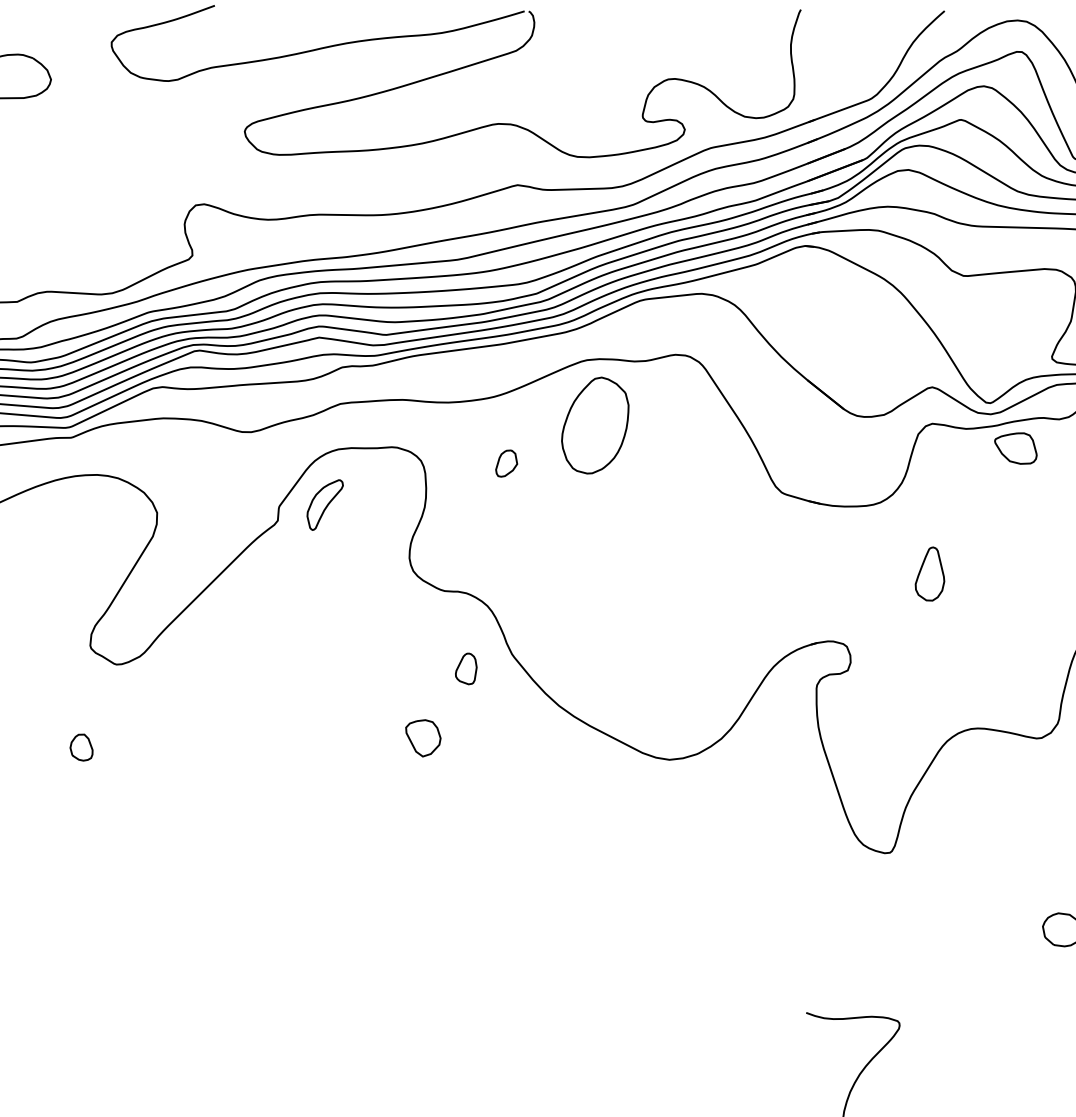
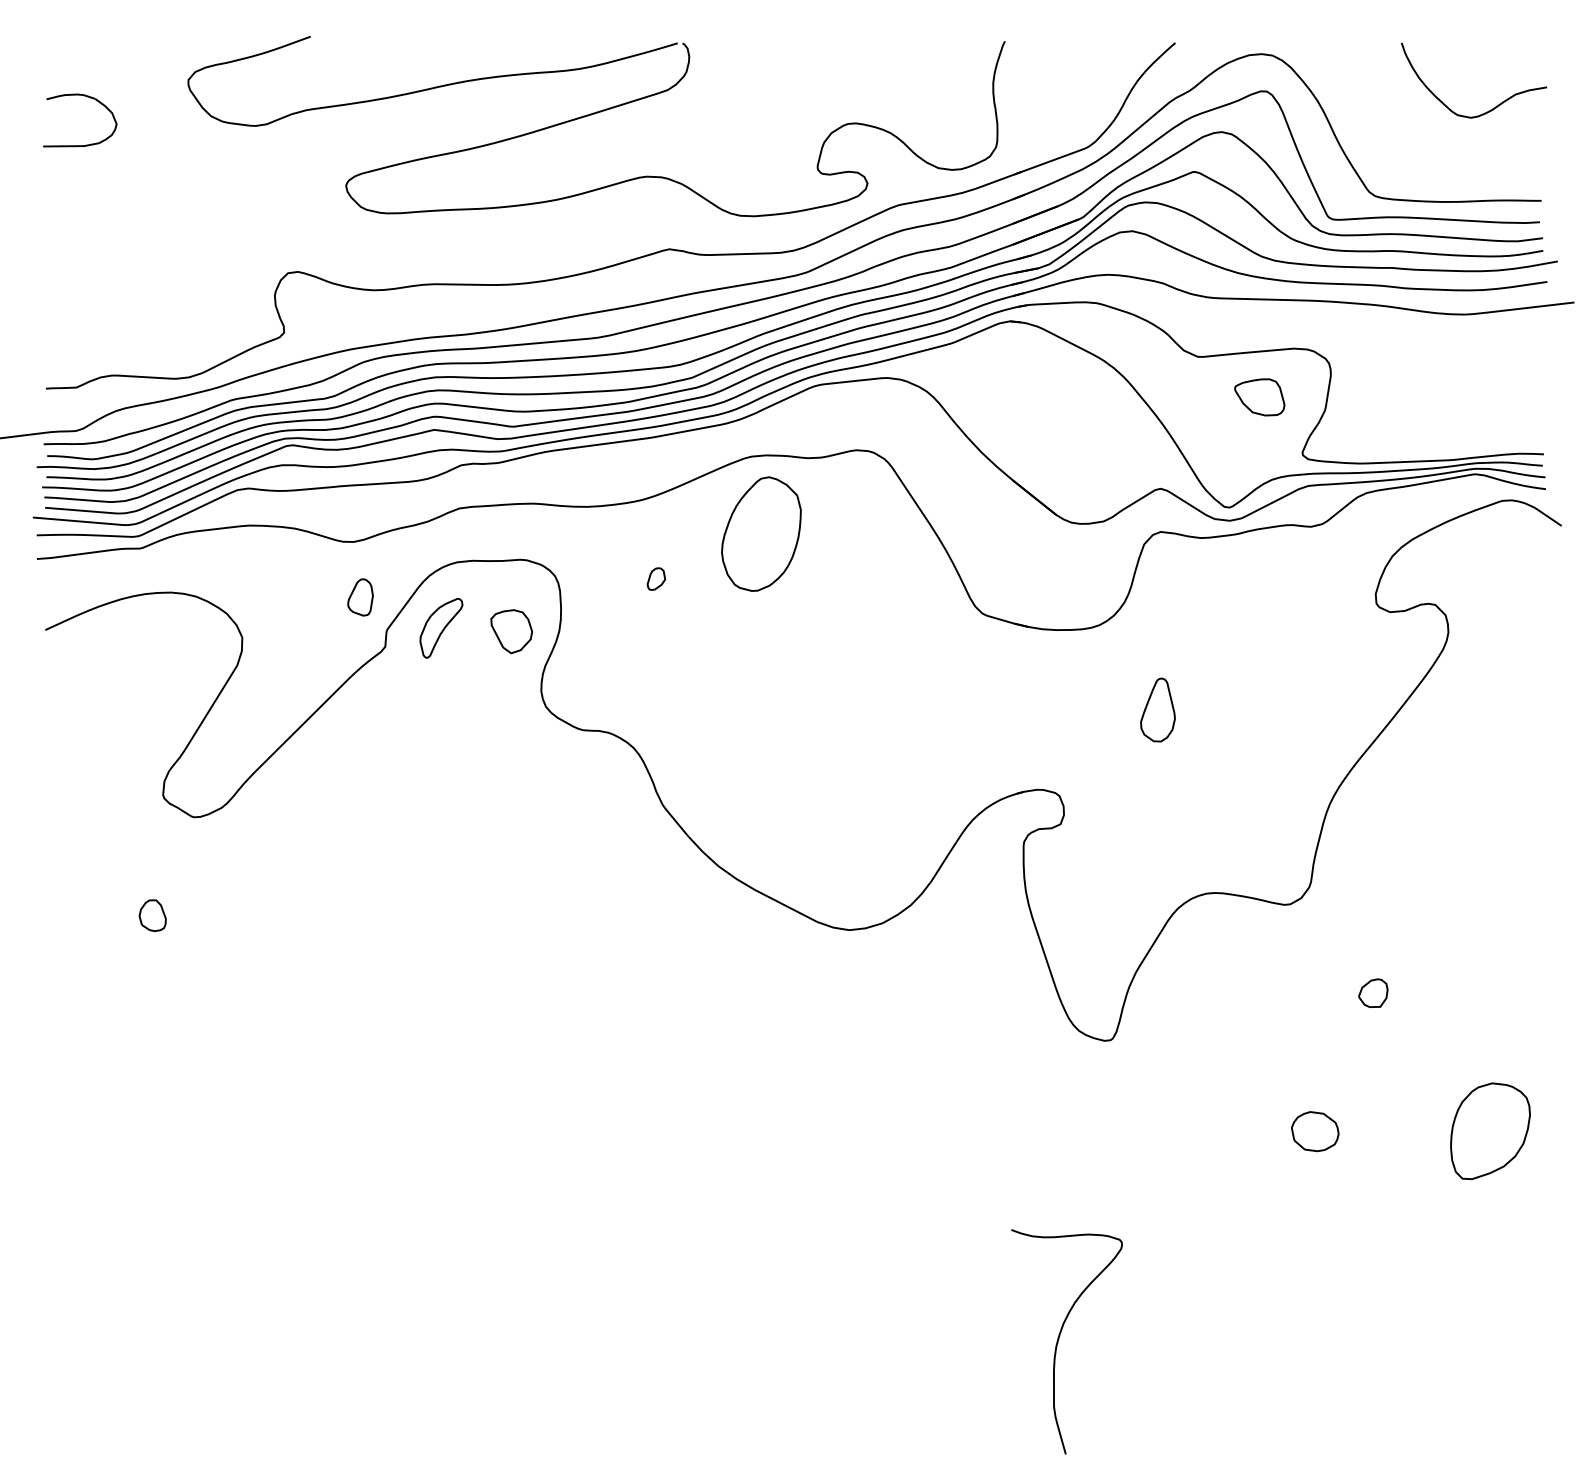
part: (1015, 448) -> (1259, 397), moved
part: (506, 463) -> (656, 578), size x0.7
part: (466, 668) -> (360, 597), moved
part: (423, 738) -> (511, 631), moved

